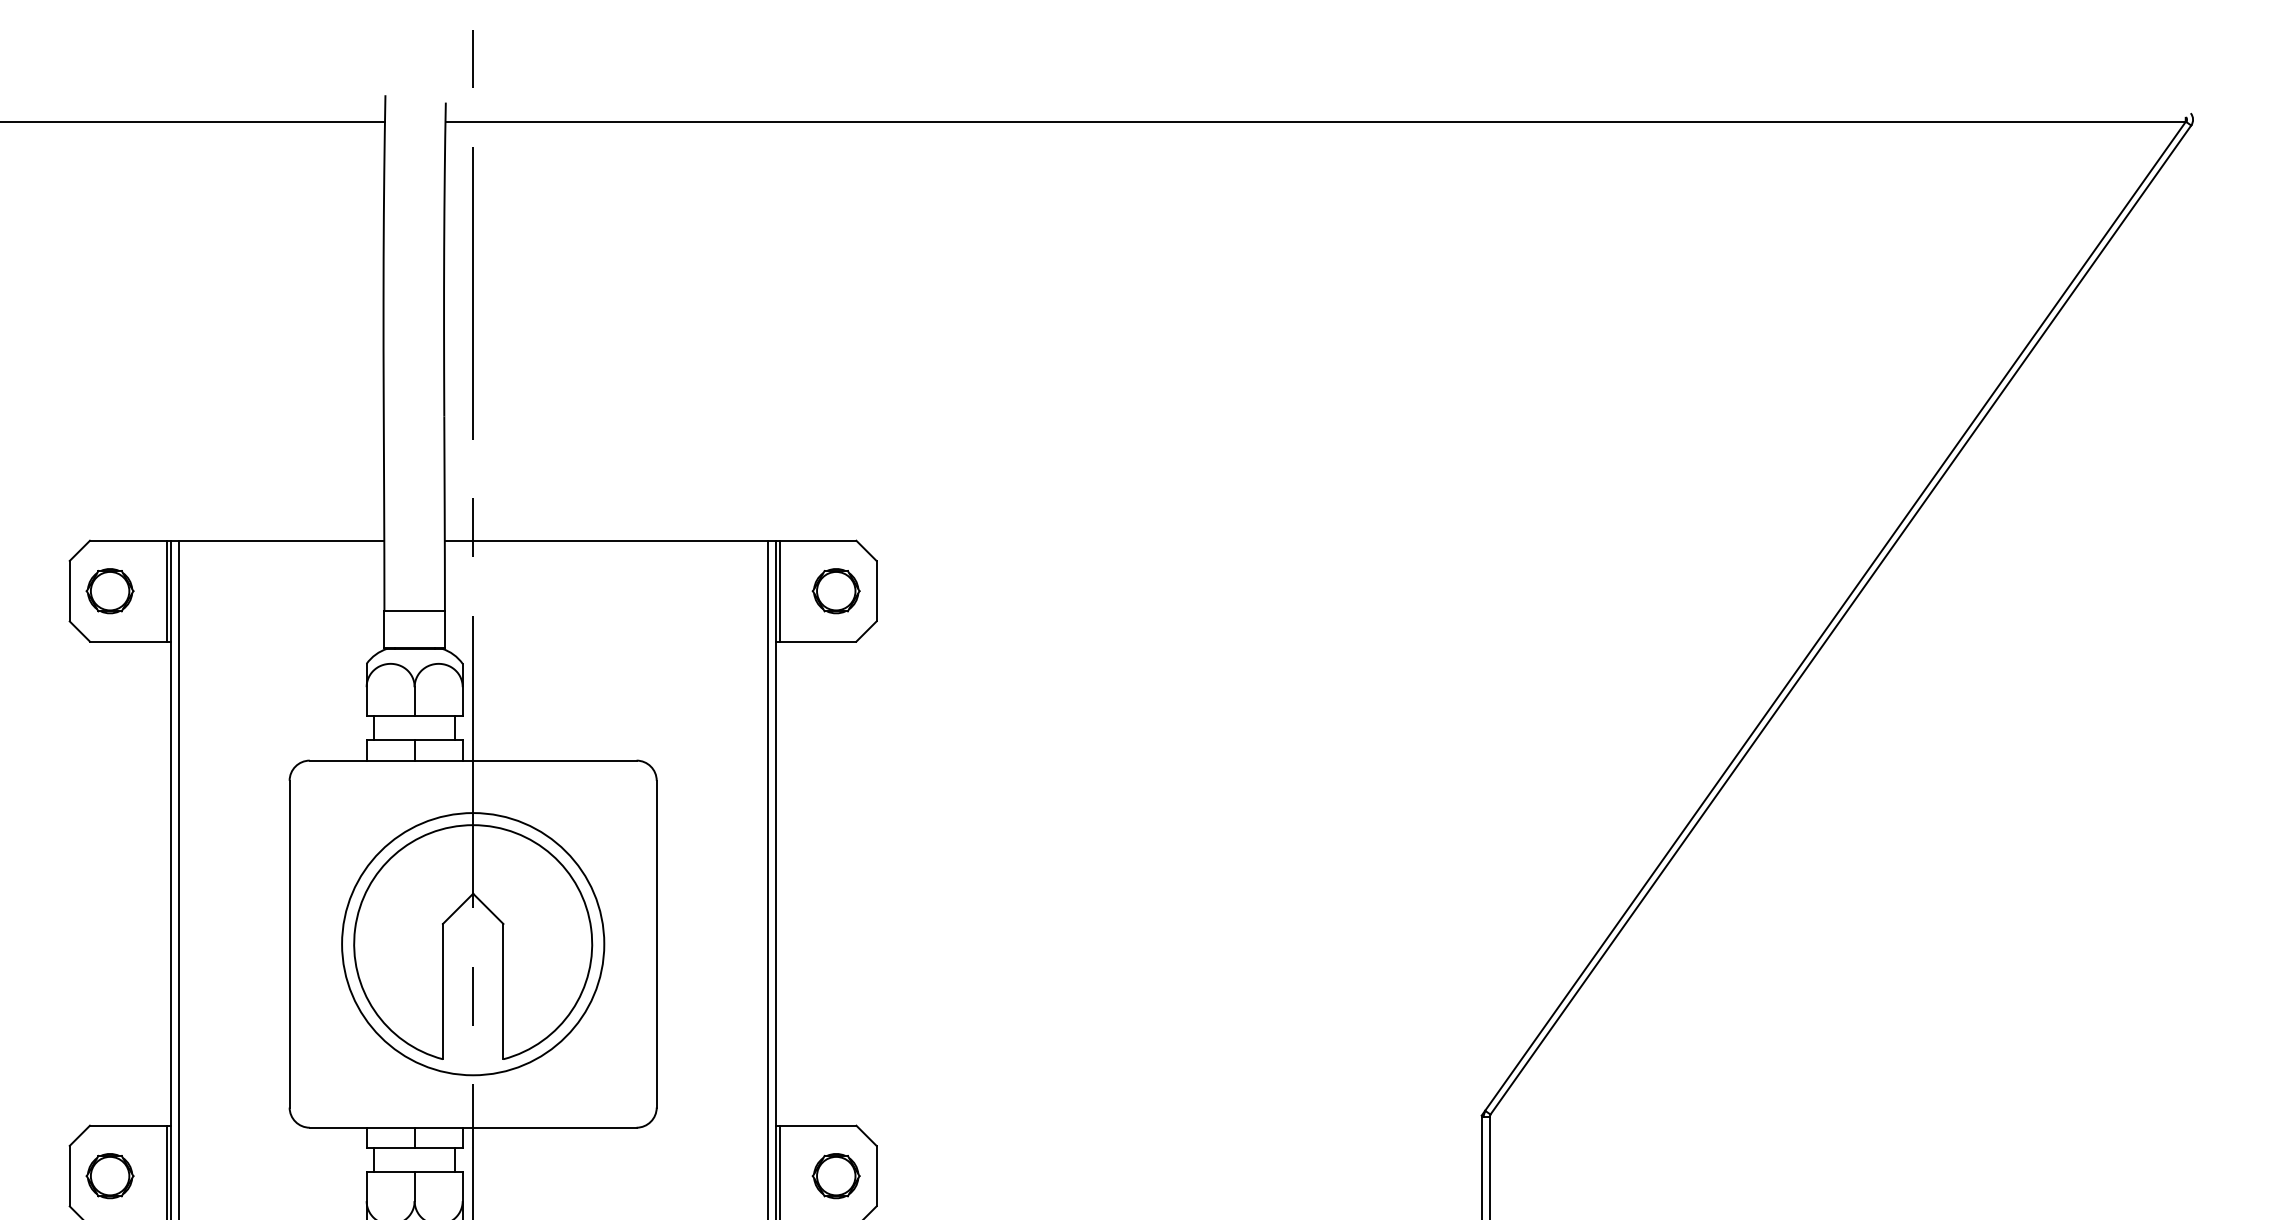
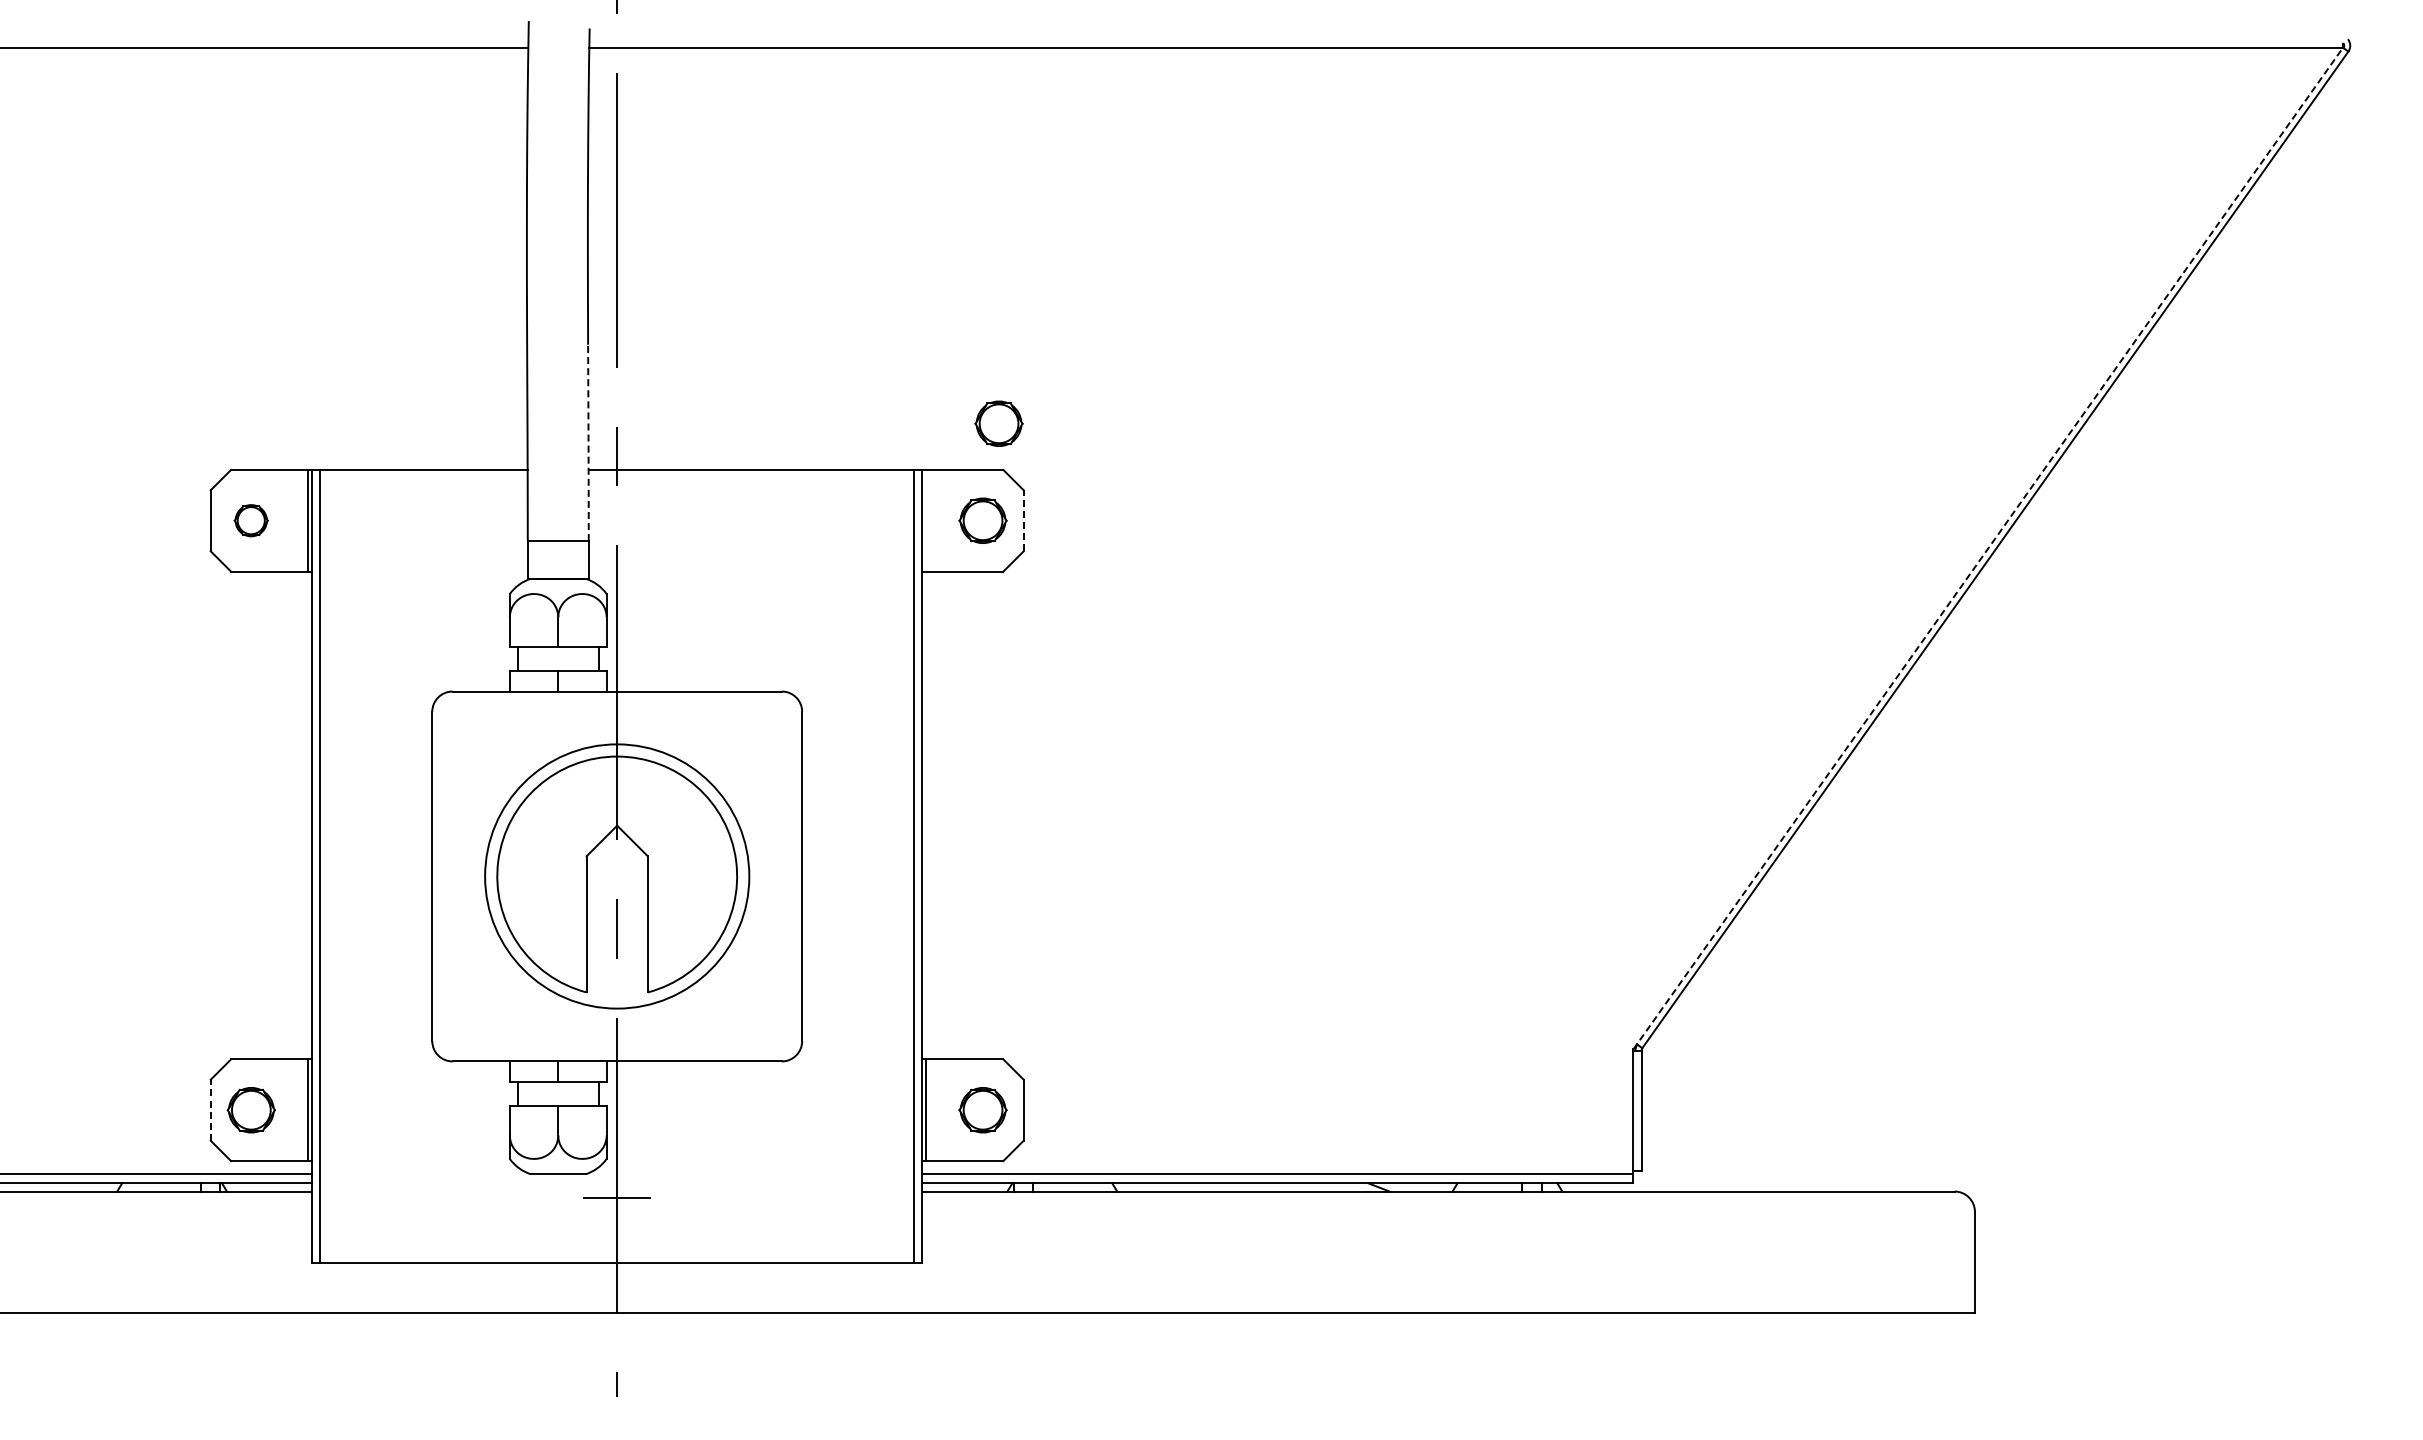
part: (851, 494) -> (998, 423), added
line: (444, 513) -> (588, 442), solid -> dashed
part: (109, 590) -> (250, 520), size x0.7
line: (780, 590) -> (926, 520), removed
line: (876, 590) -> (1023, 520), solid -> dashed
line: (1834, 618) -> (1988, 548), solid -> dashed
line: (69, 1175) -> (210, 1109), solid -> dashed

